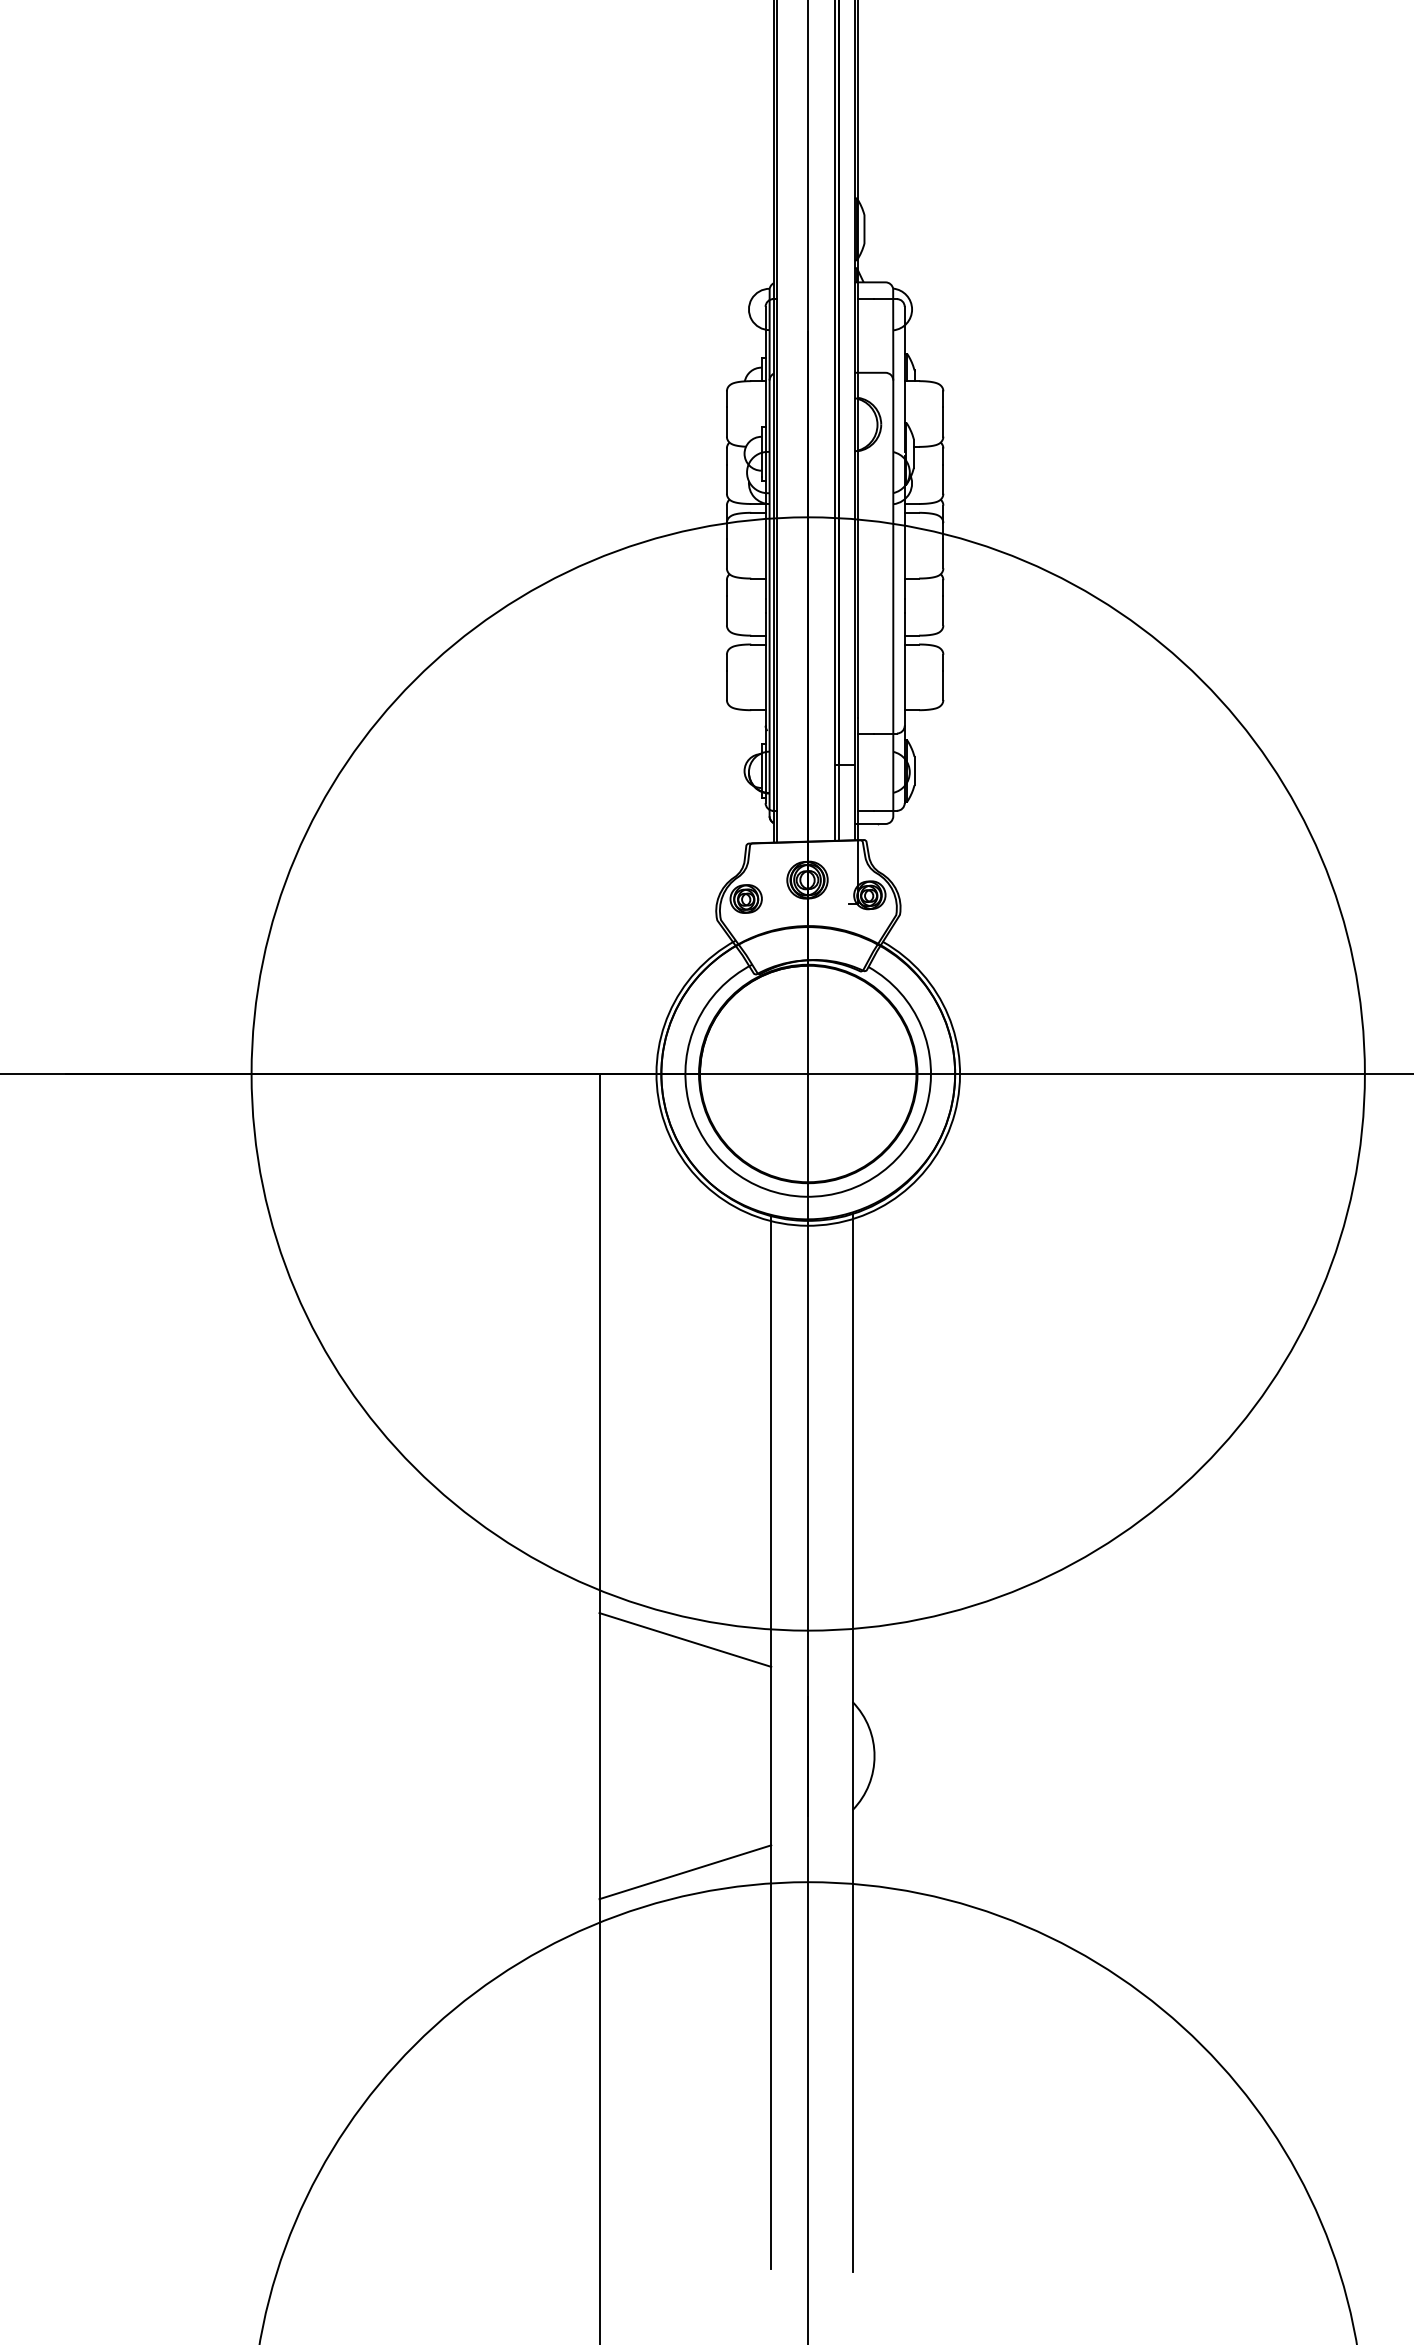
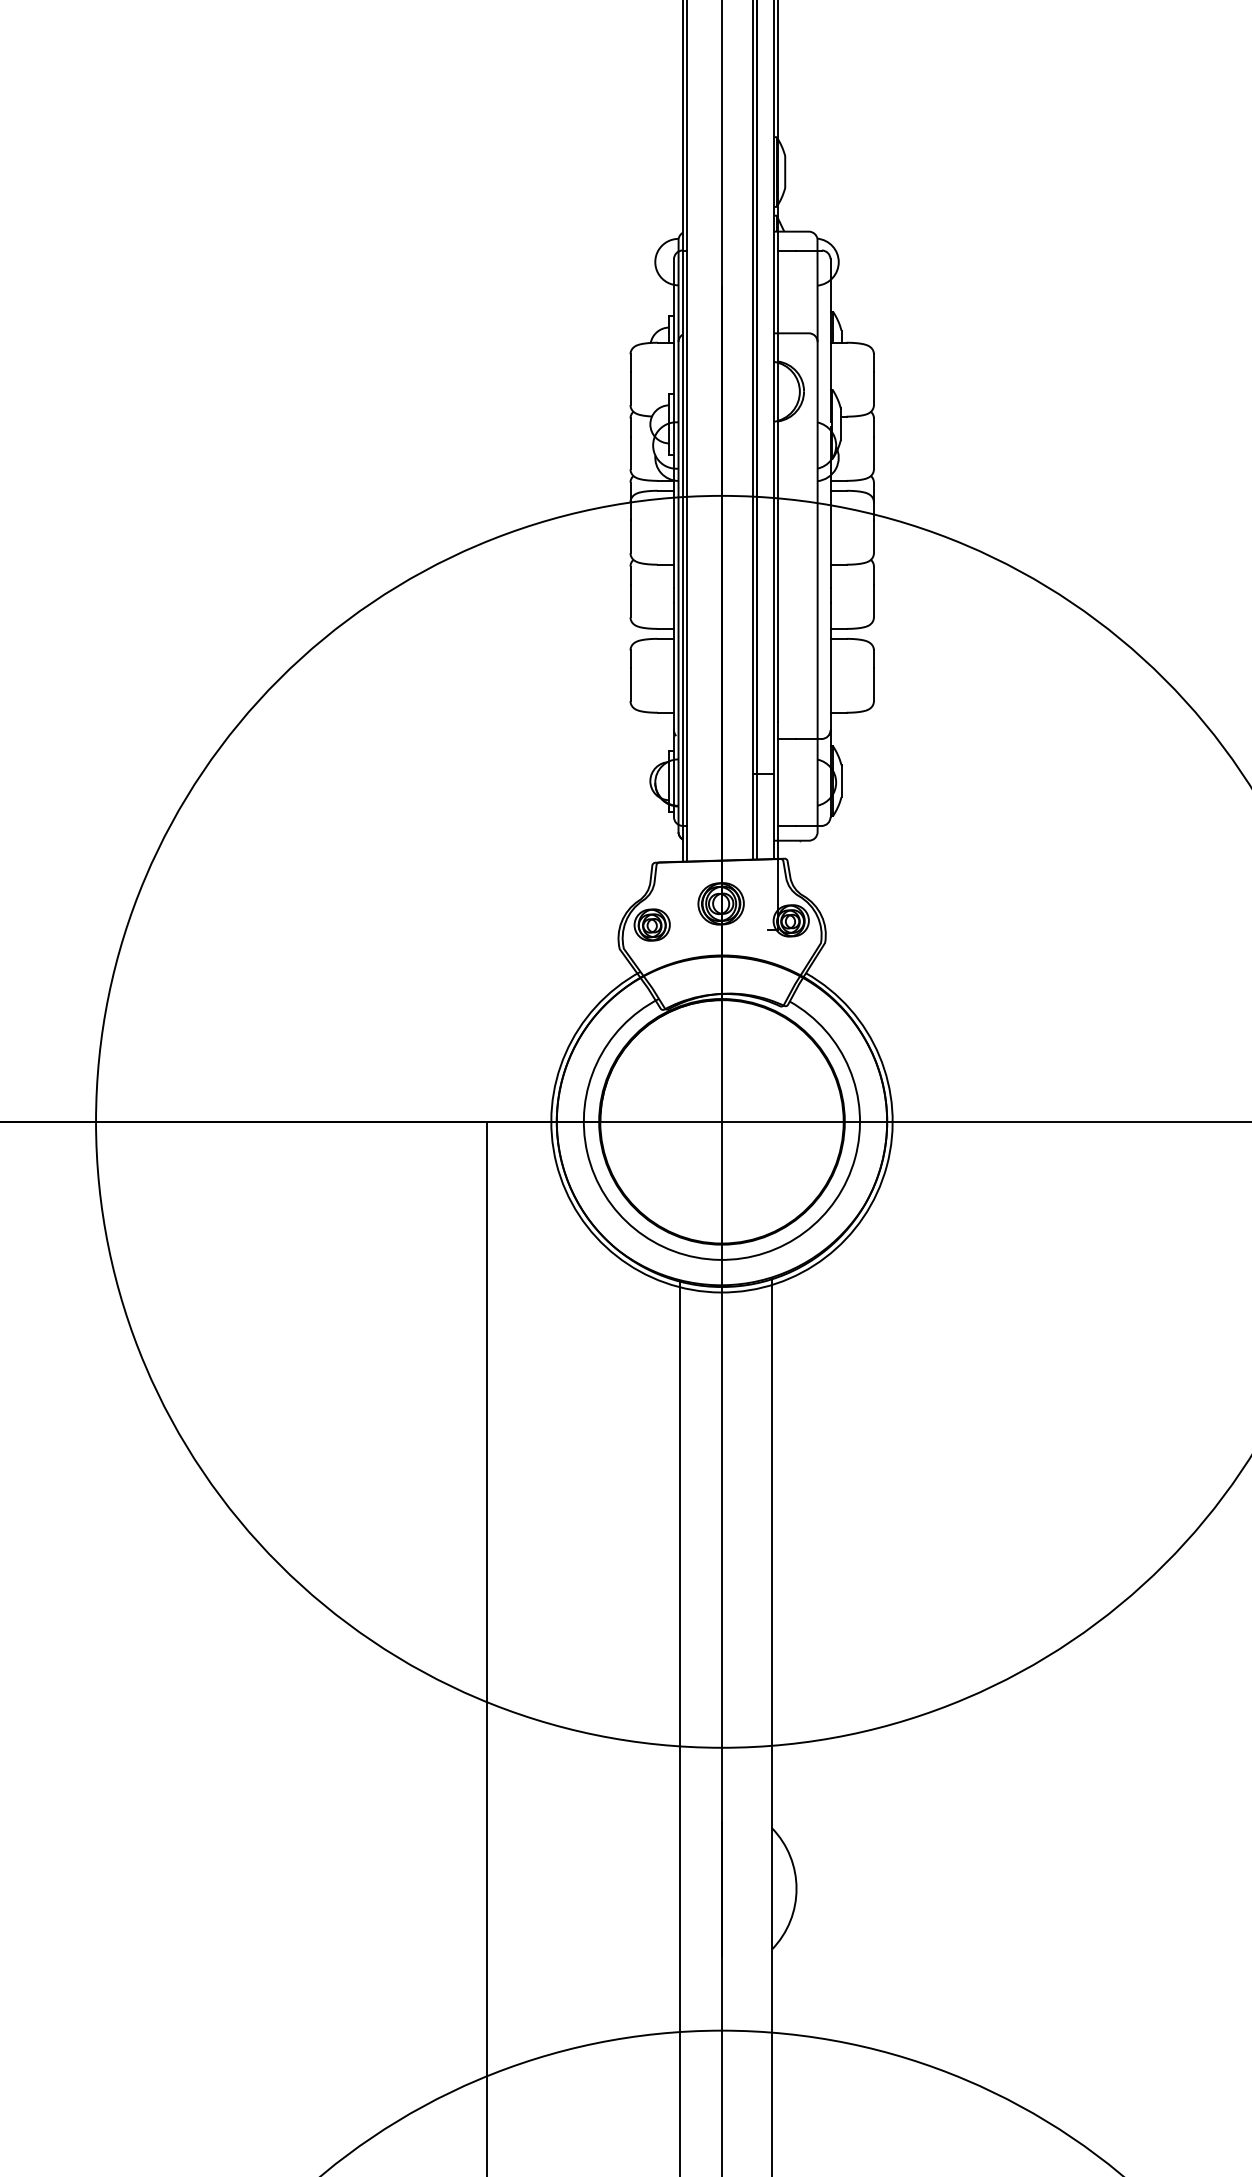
line: (685, 1639) -> (583, 1757), removed
line: (685, 1872) -> (583, 2019), removed

